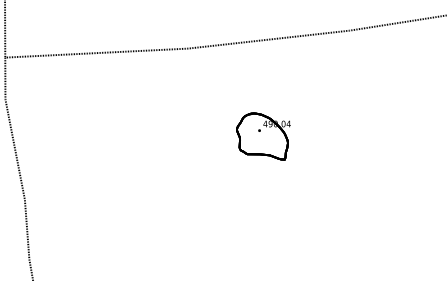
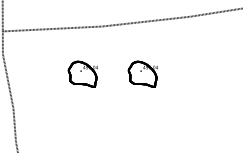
part: (151, 134) -> (82, 73), added

